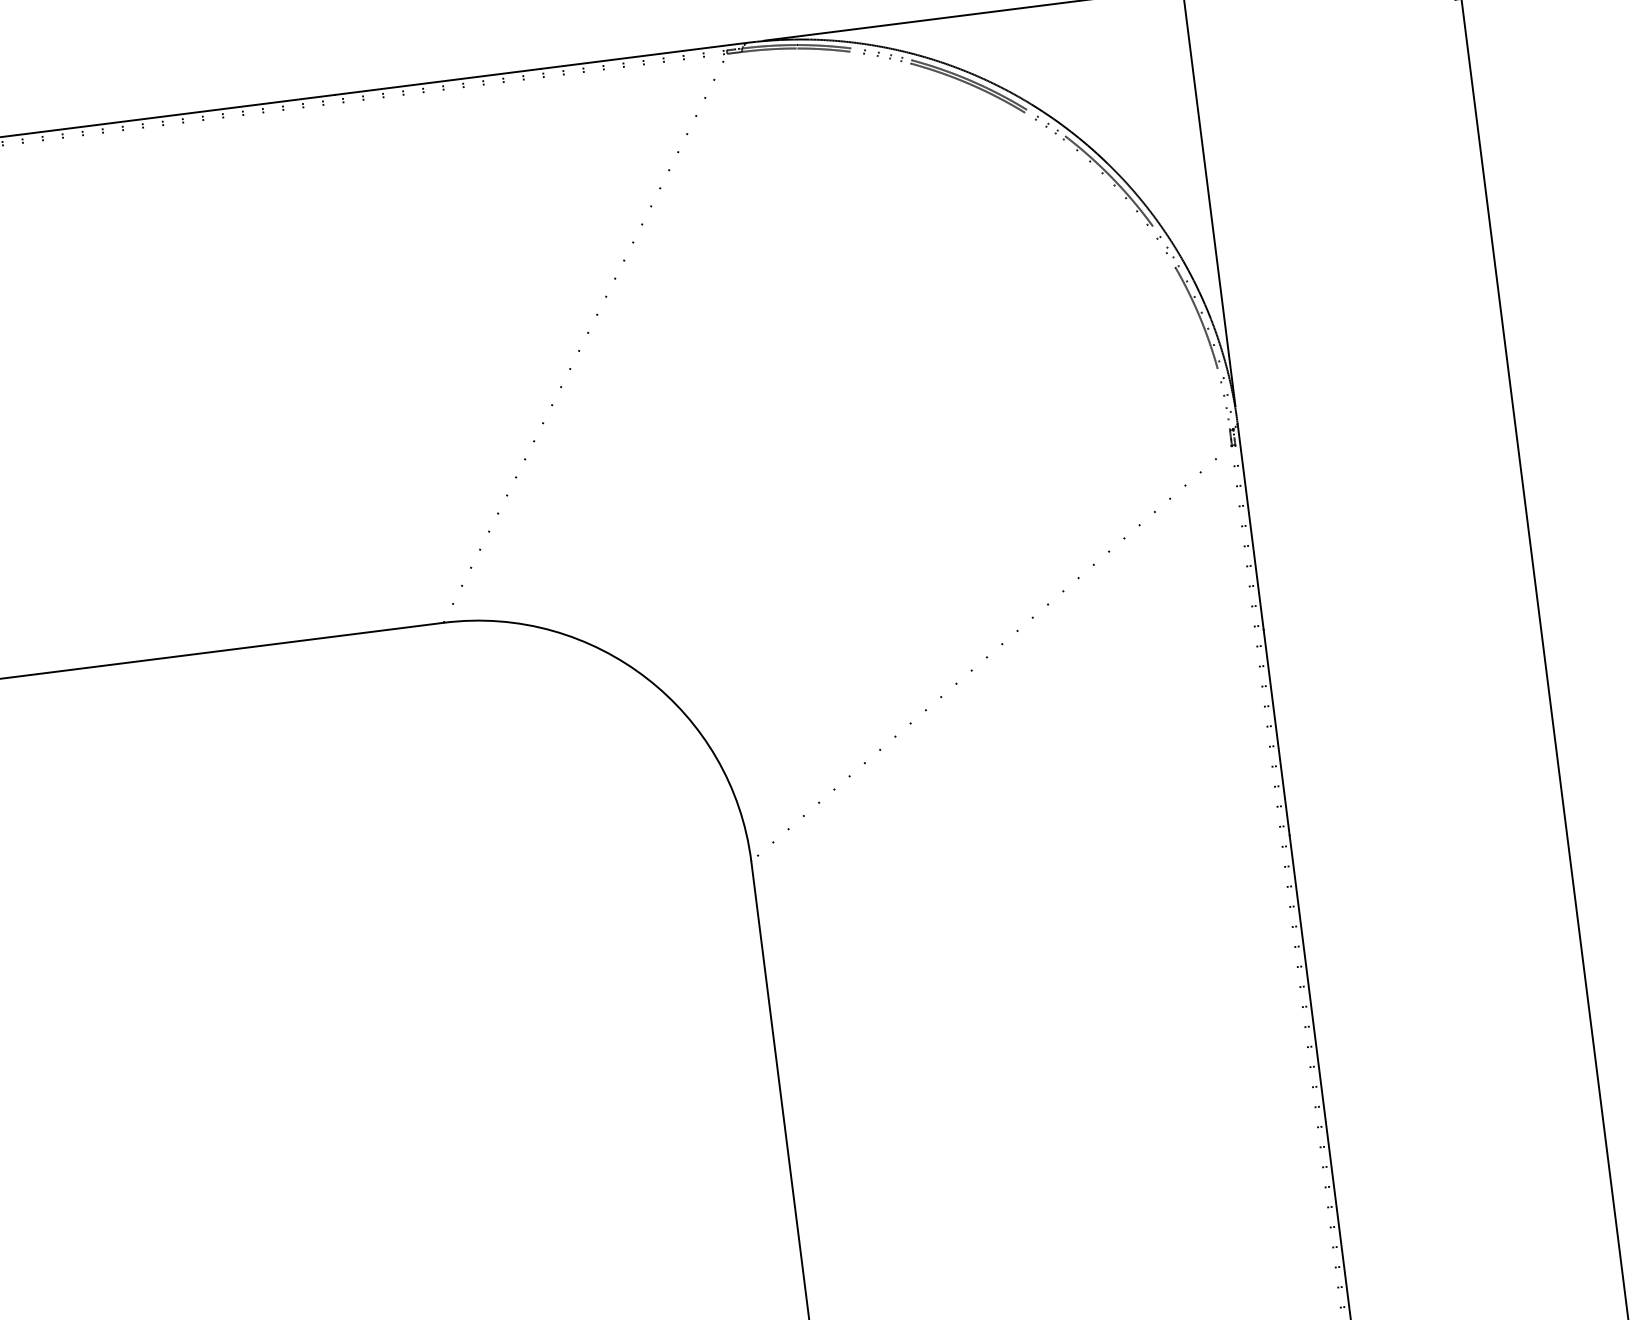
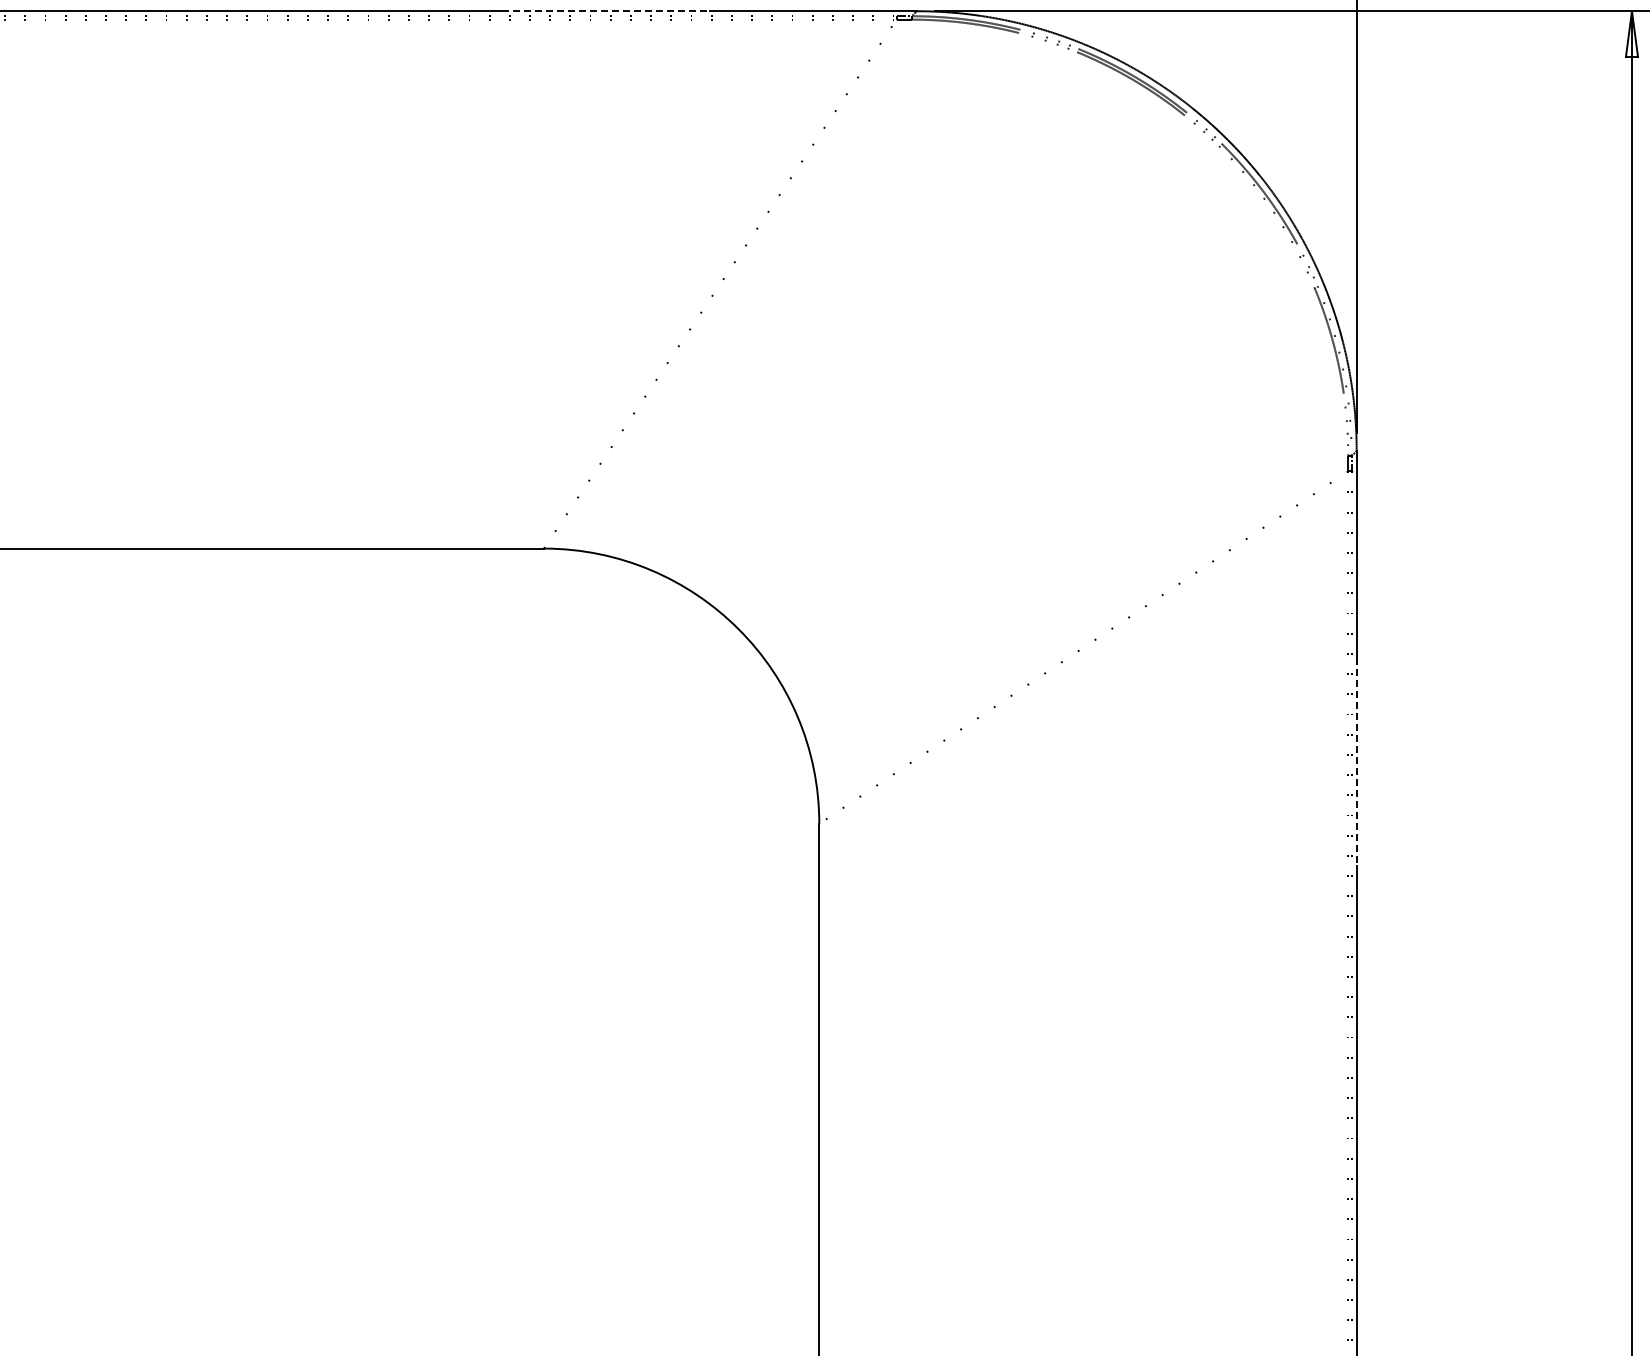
line: (437, 82) -> (605, 11), solid -> dashed
line: (1276, 732) -> (1356, 761), solid -> dashed

